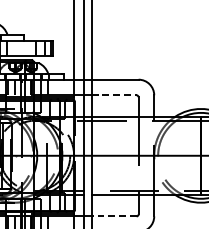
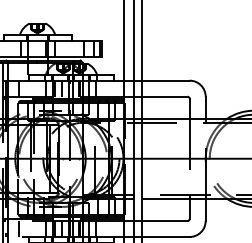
line: (115, 95) -> (165, 96), dashed -> solid
line: (114, 215) -> (164, 220), dashed -> solid

